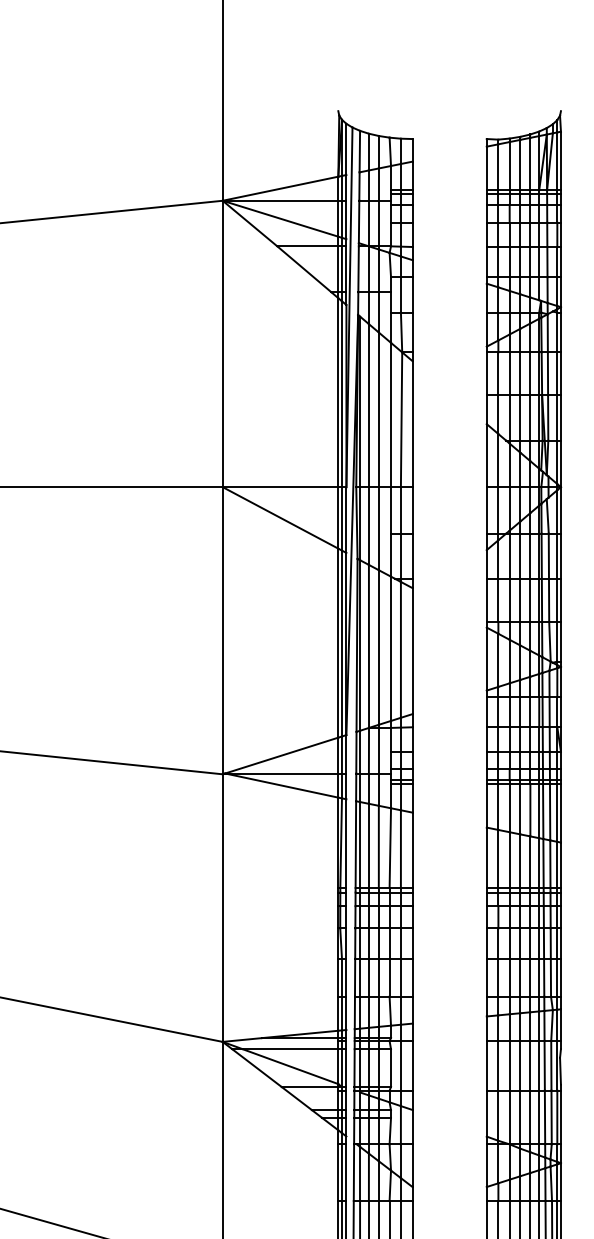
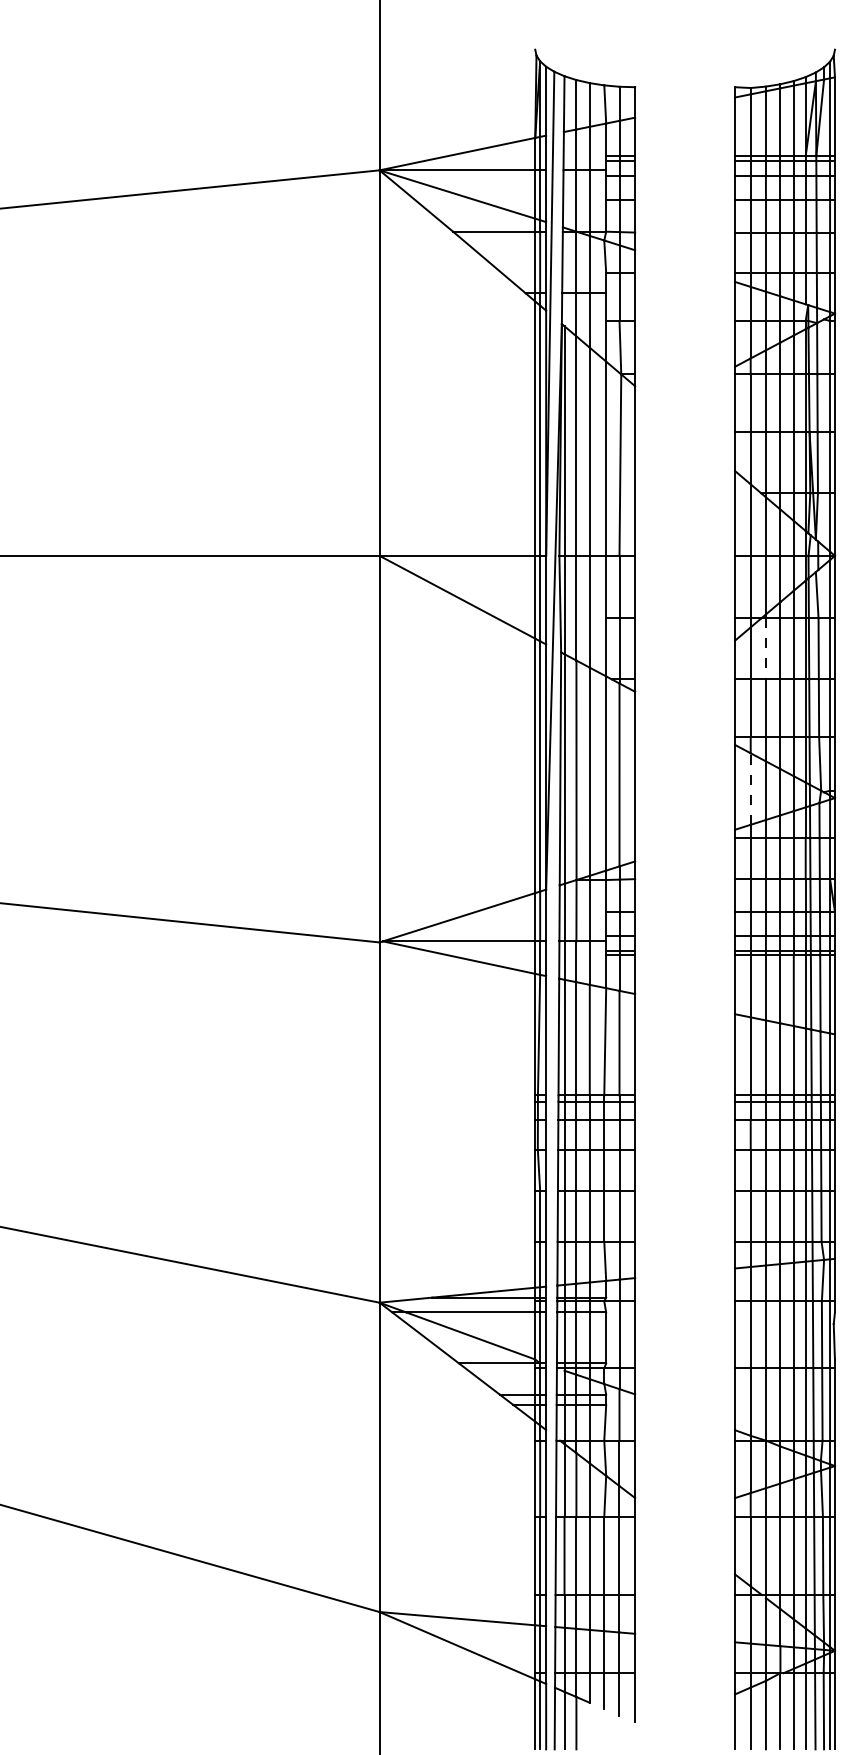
line: (509, 556) -> (765, 649), solid -> dashed
line: (498, 660) -> (750, 789), solid -> dashed

